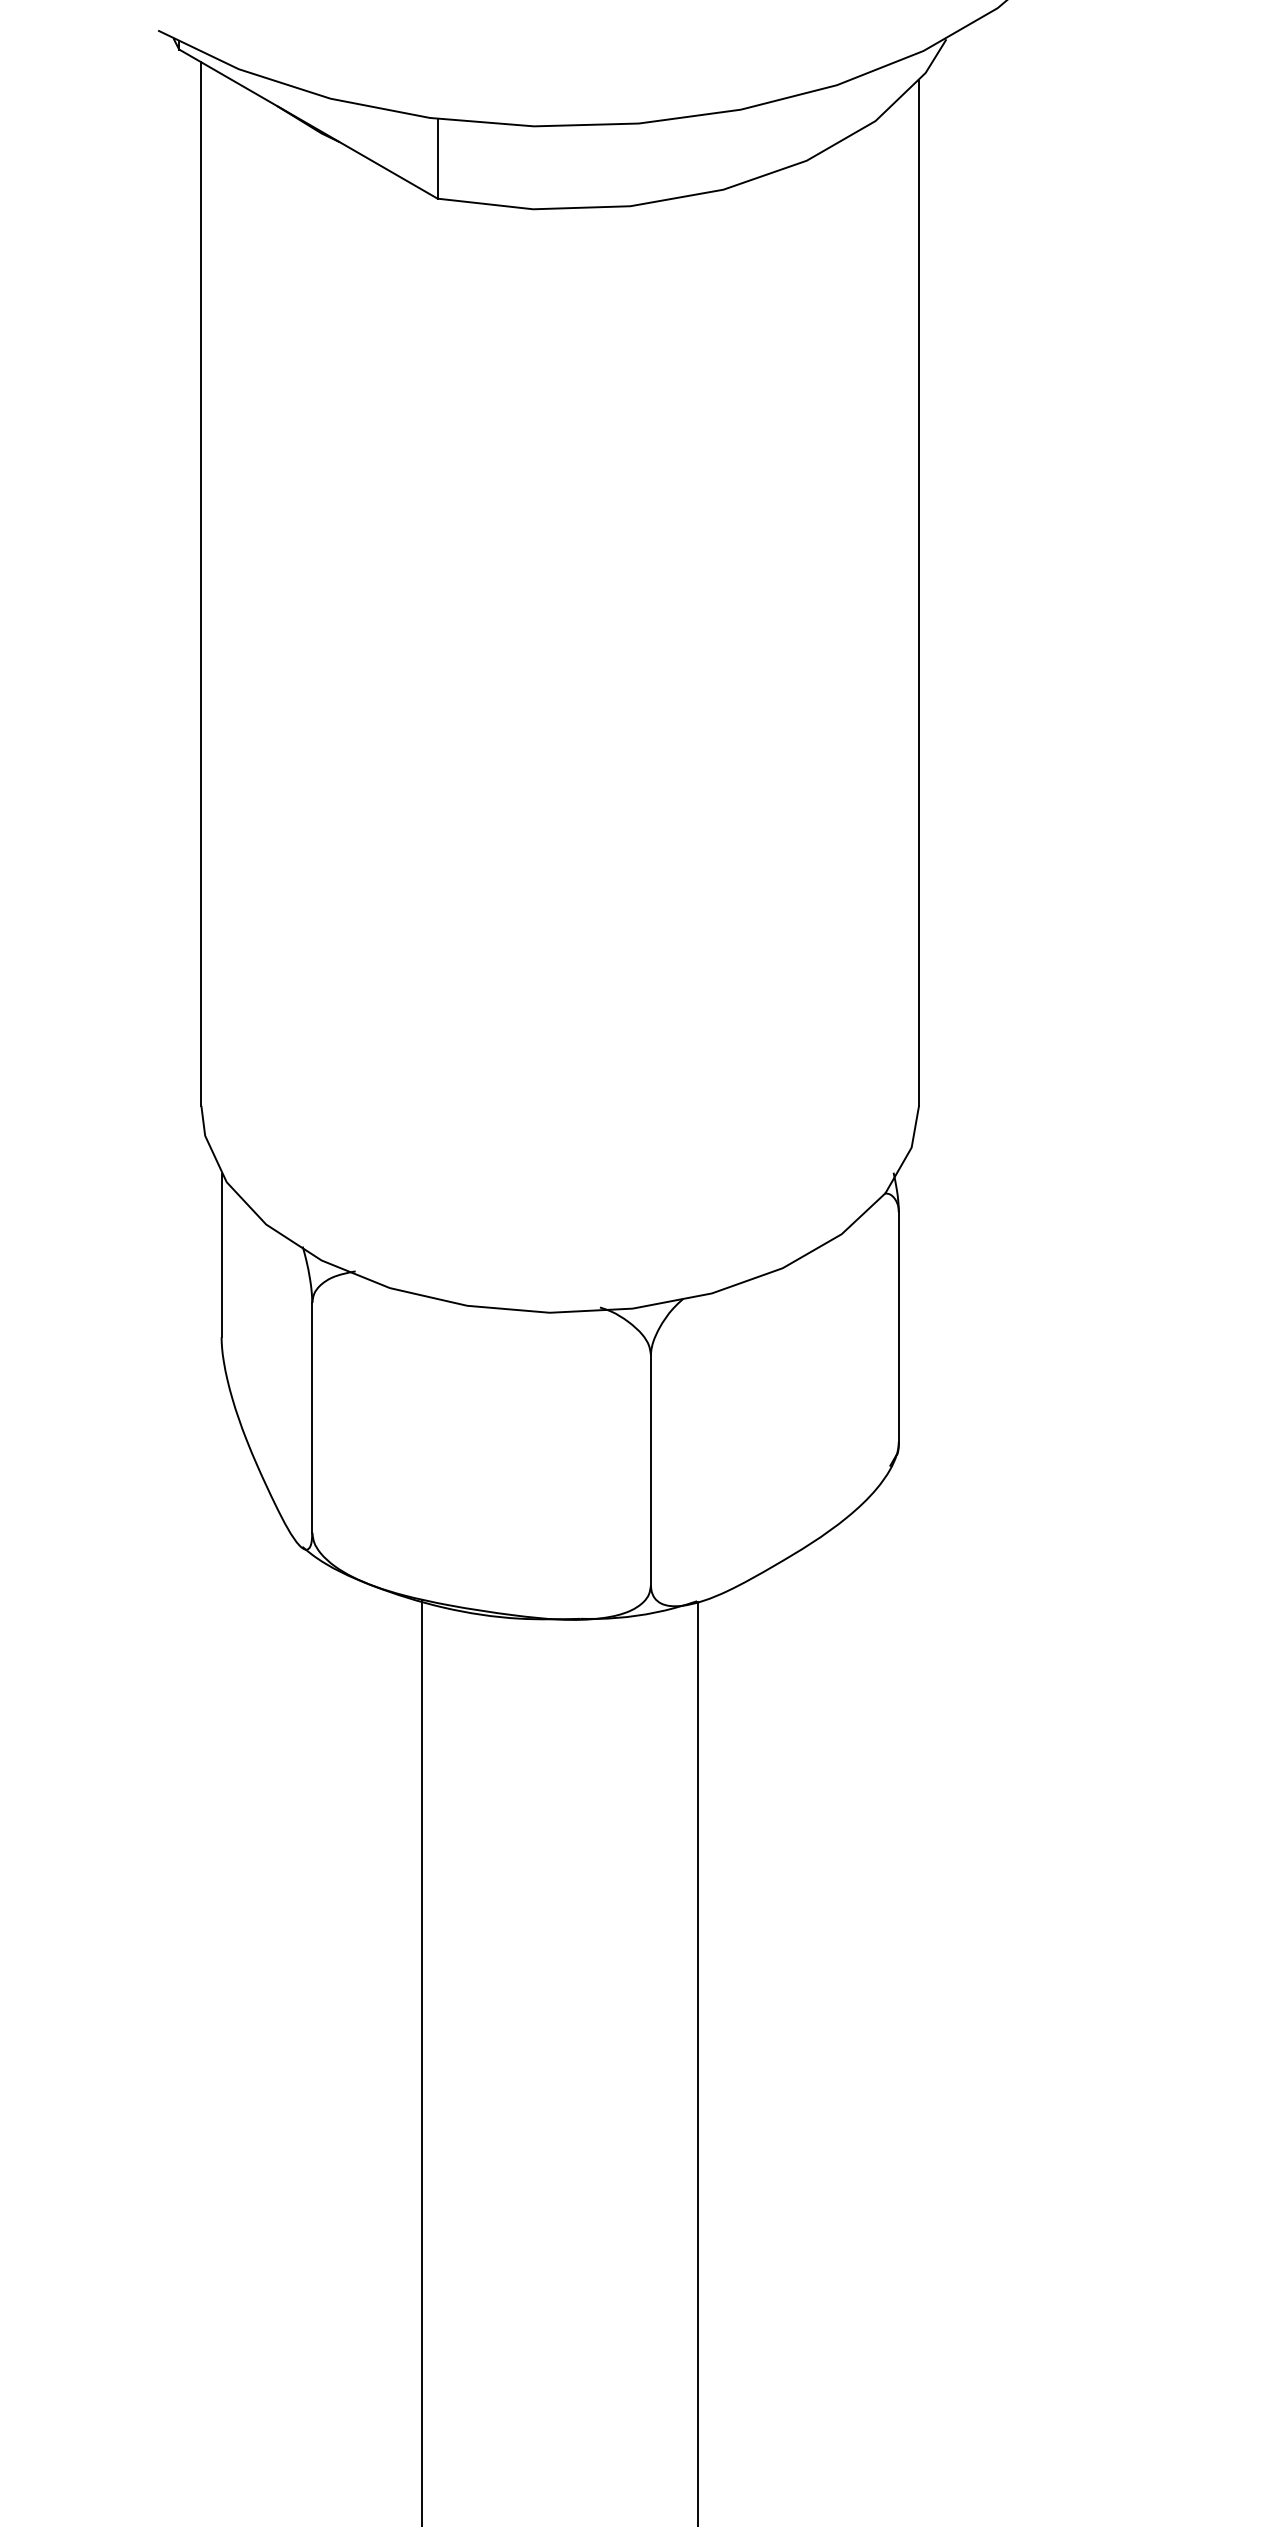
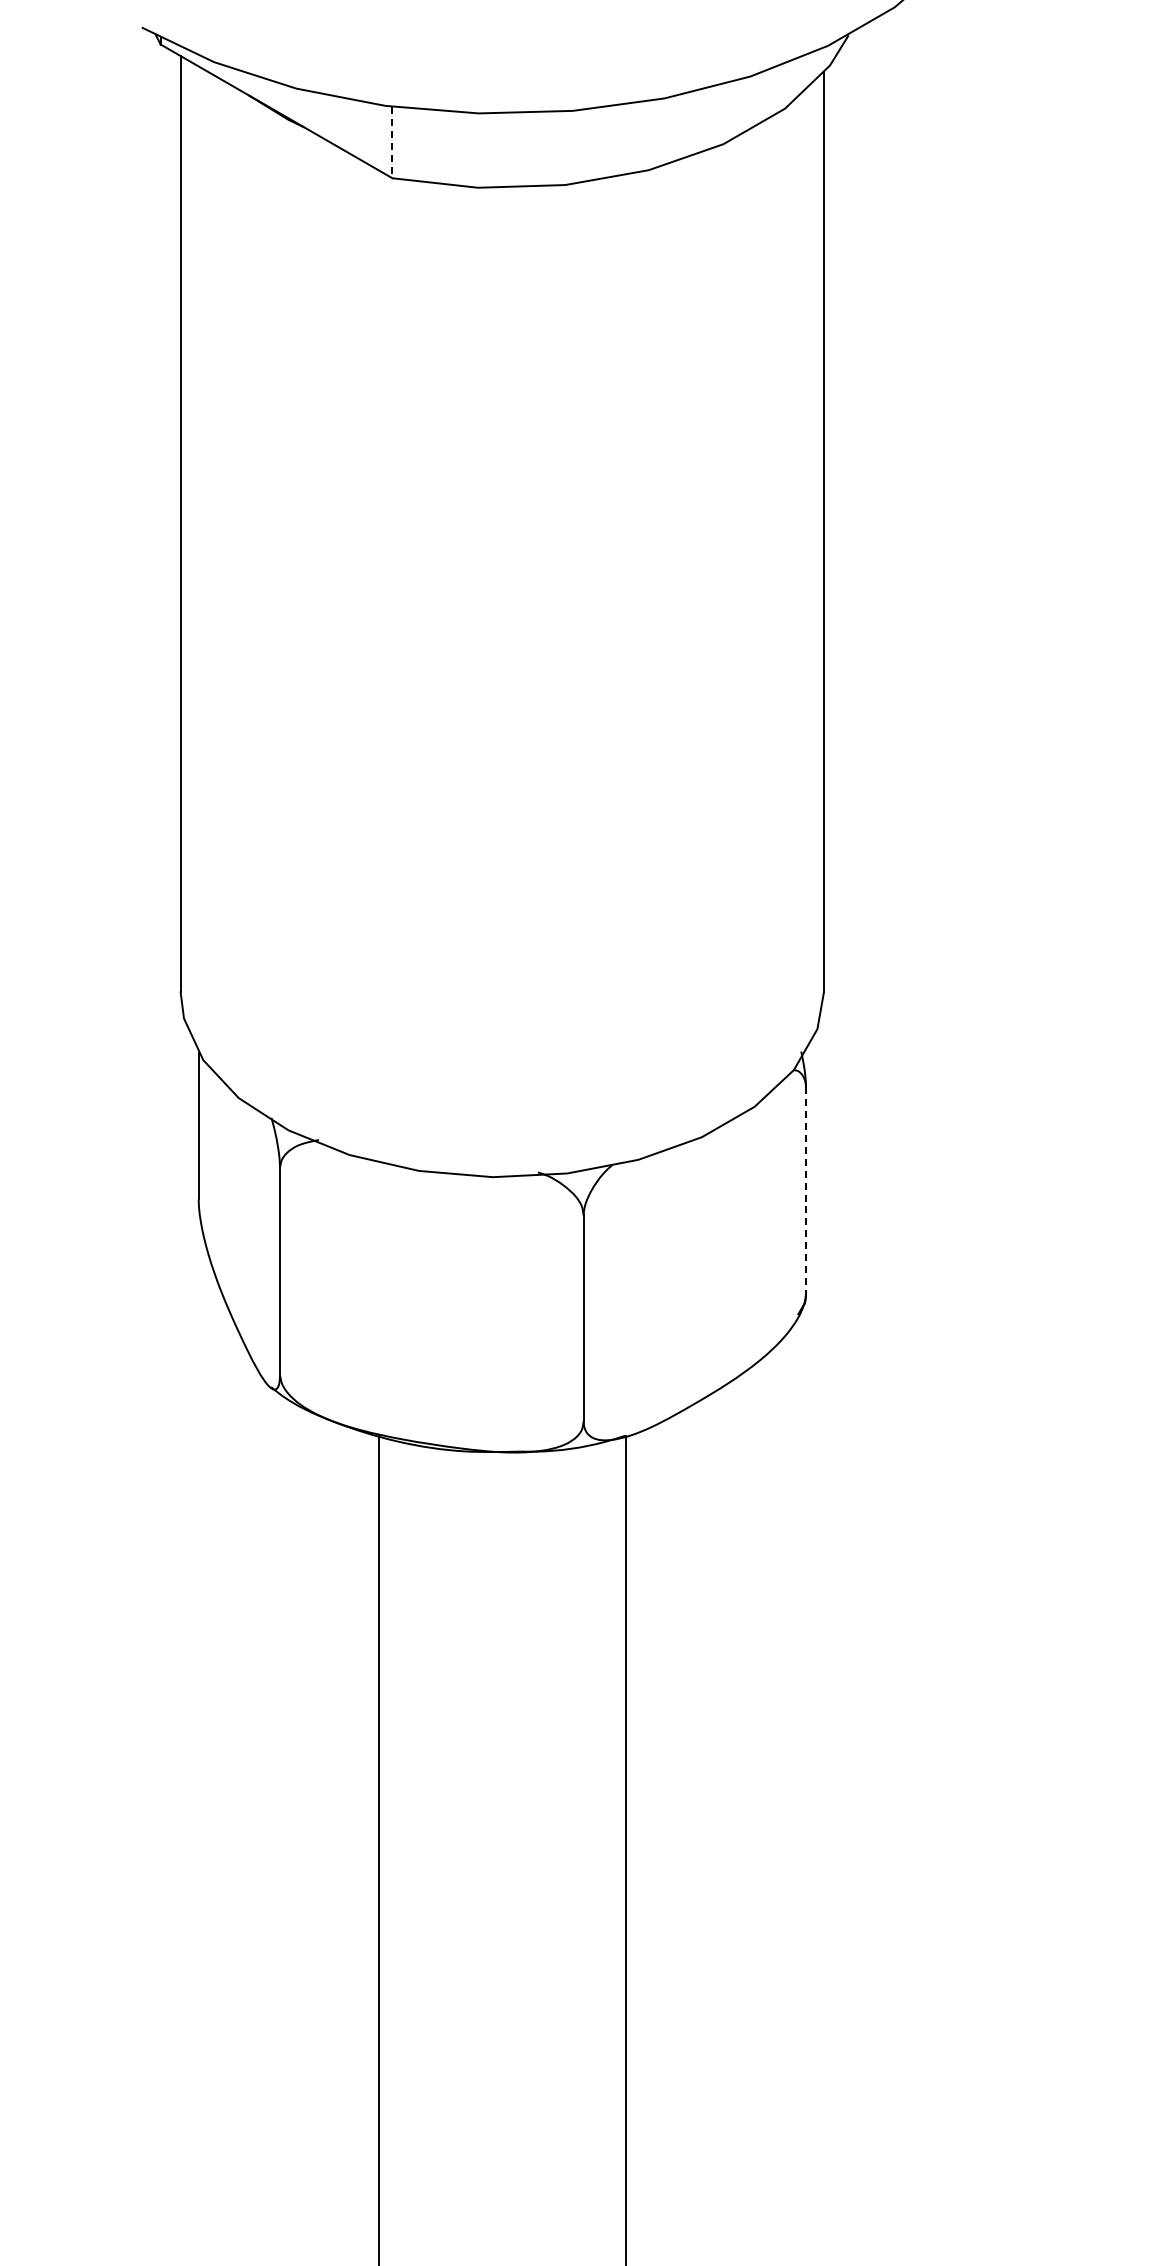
line: (437, 158) -> (392, 142), solid -> dashed
line: (898, 1327) -> (805, 1190), solid -> dashed

